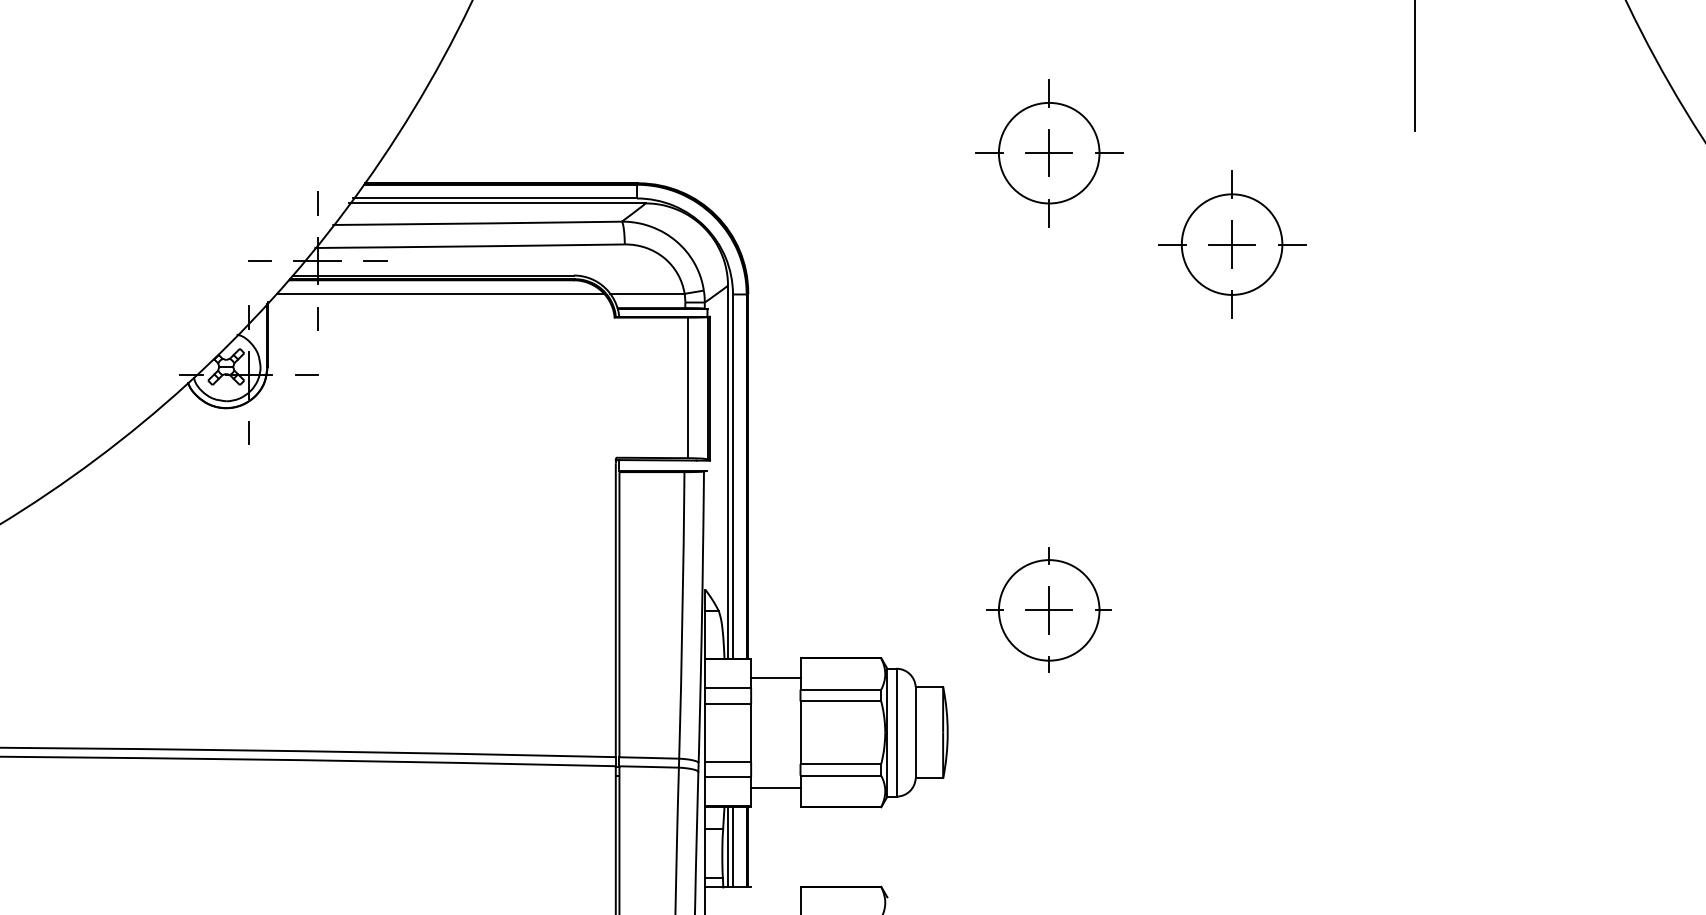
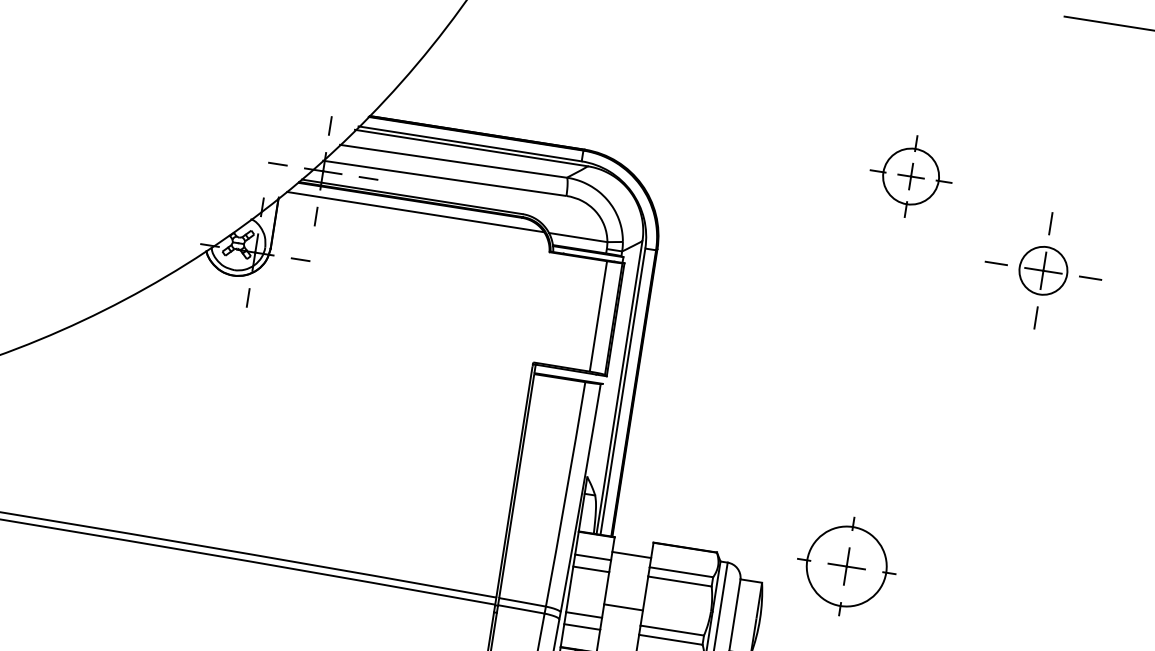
part: (1049, 153) -> (911, 176), size x0.7
circle: (1231, 244) -> (1042, 270), size x0.6
part: (1048, 609) -> (846, 565), moved
line: (775, 787) -> (623, 607), moved

